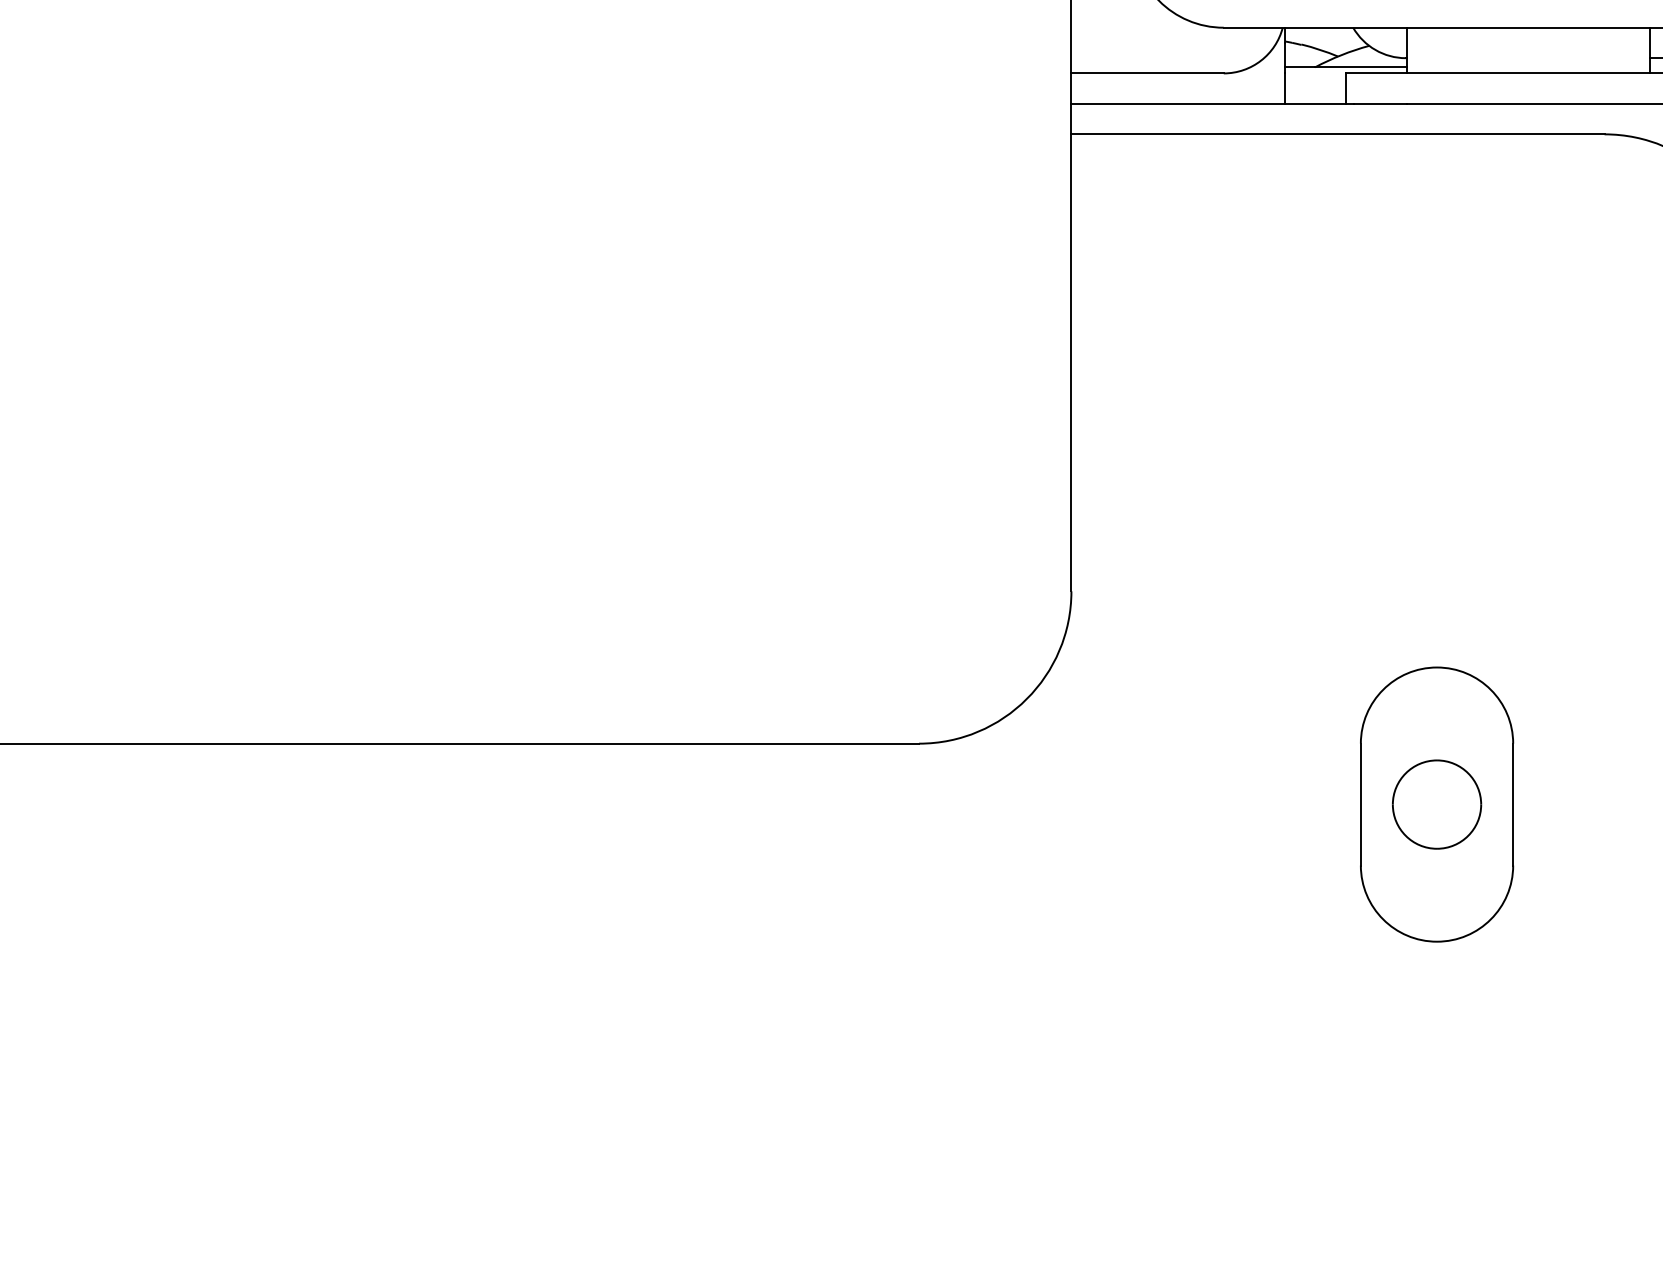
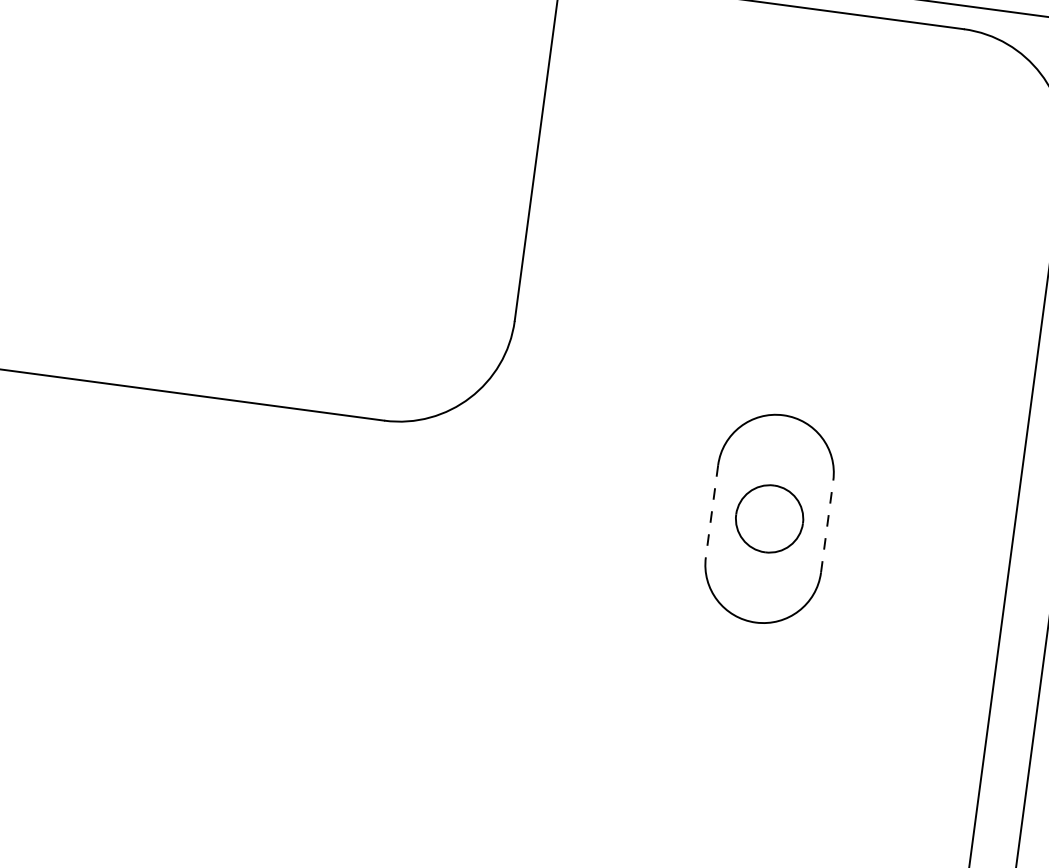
line: (1360, 804) -> (711, 511), solid -> dashed
line: (1513, 804) -> (827, 526), solid -> dashed

